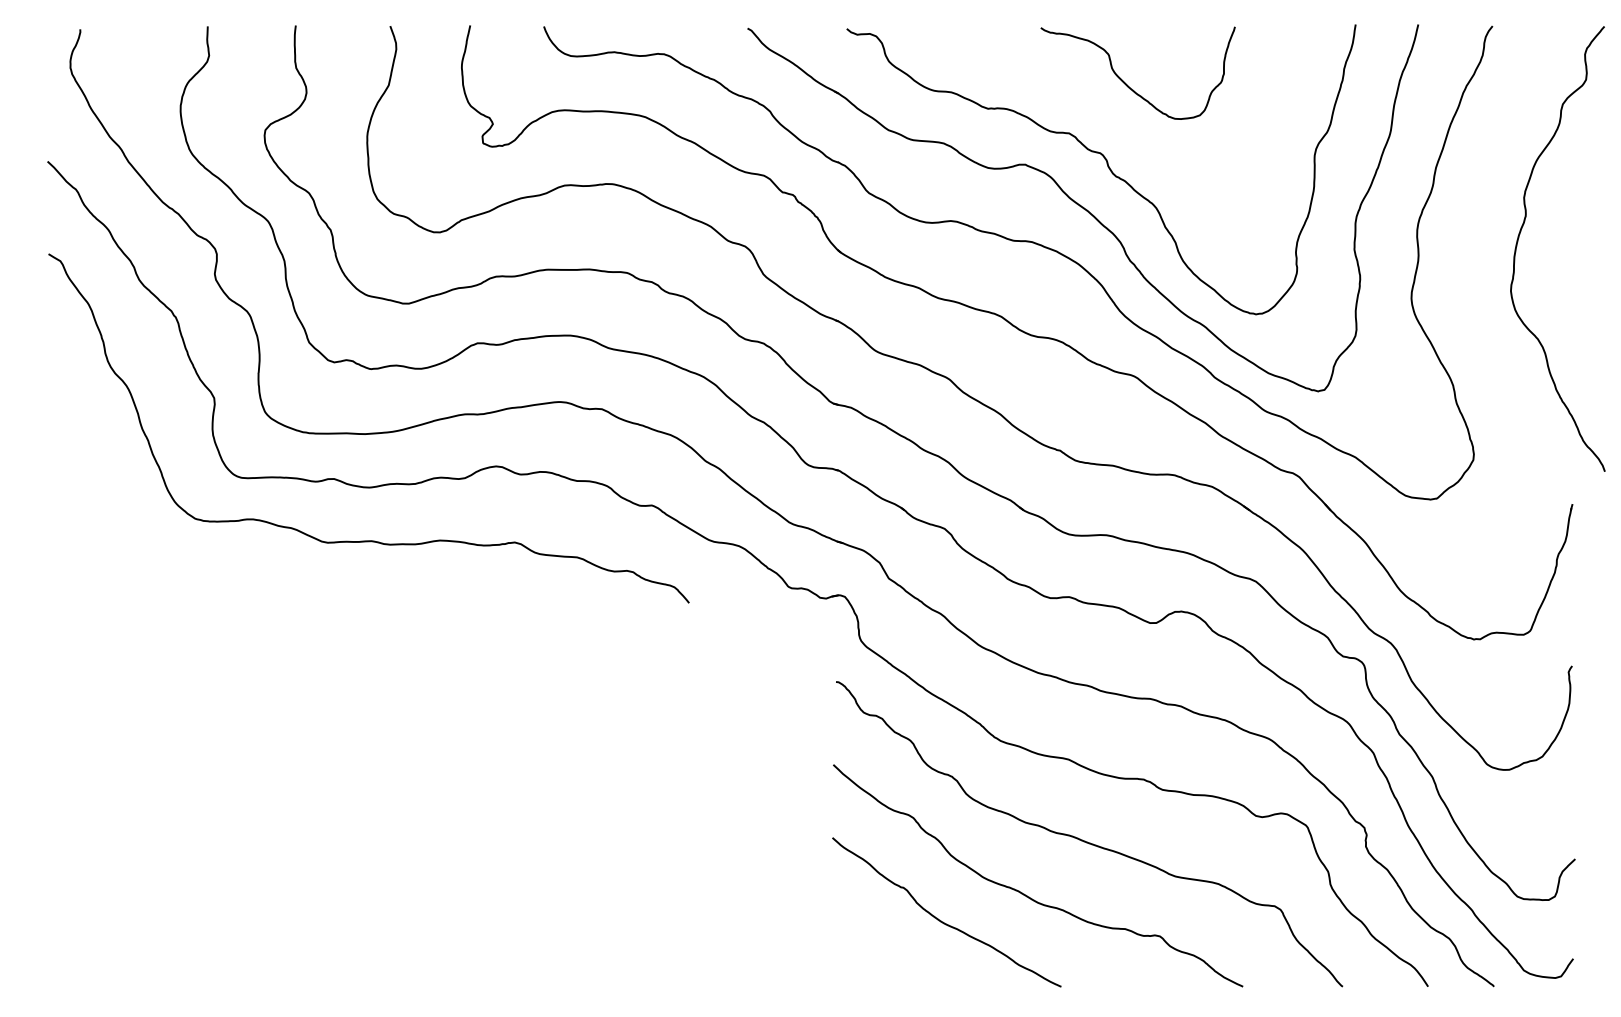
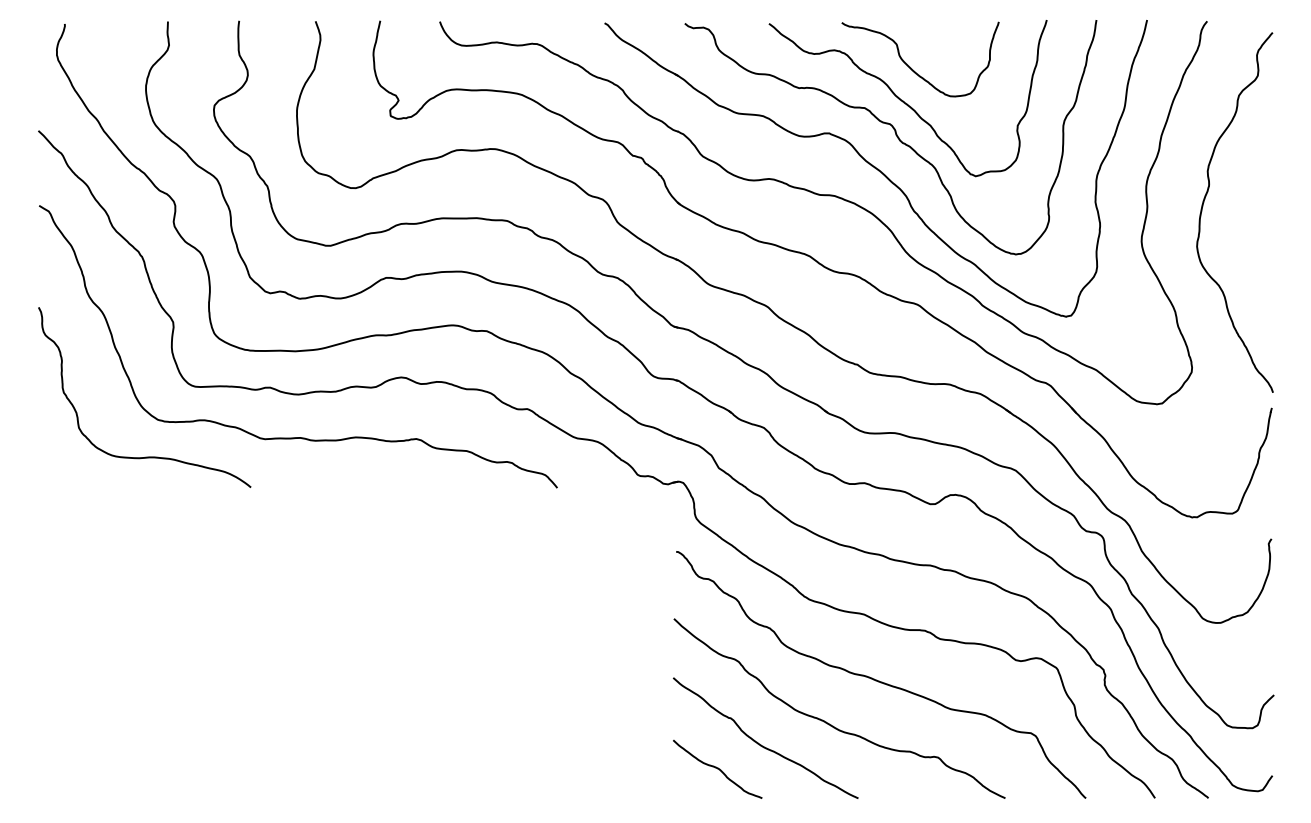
curve: (1118, 125) -> (904, 101), added
curve: (1518, 241) -> (1203, 206), moved
curve: (179, 564) -> (145, 456), added
curve: (887, 949) -> (717, 768), added

